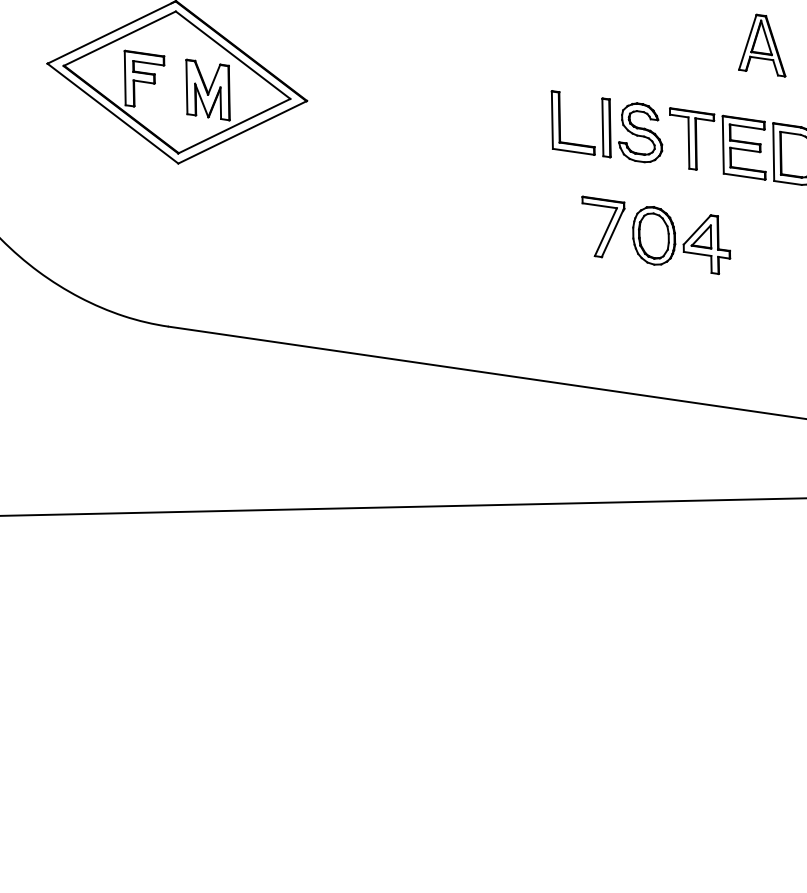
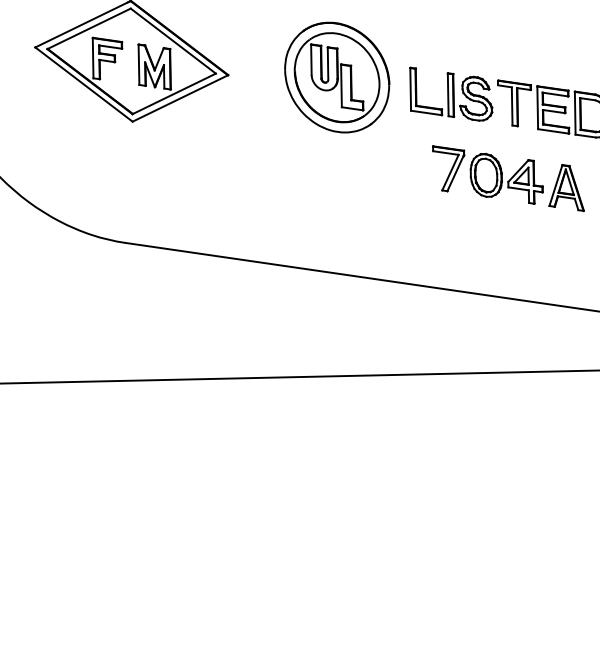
part: (761, 44) -> (566, 187), moved
part: (453, 104) -> (337, 77), added

